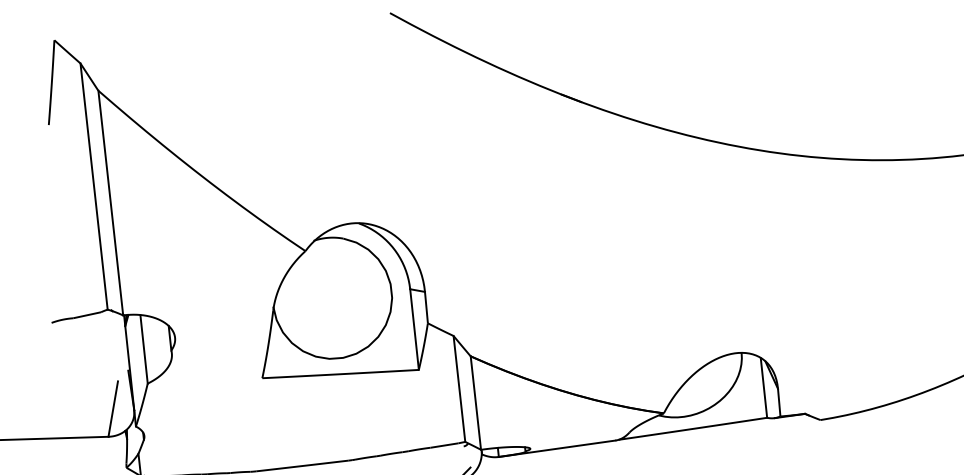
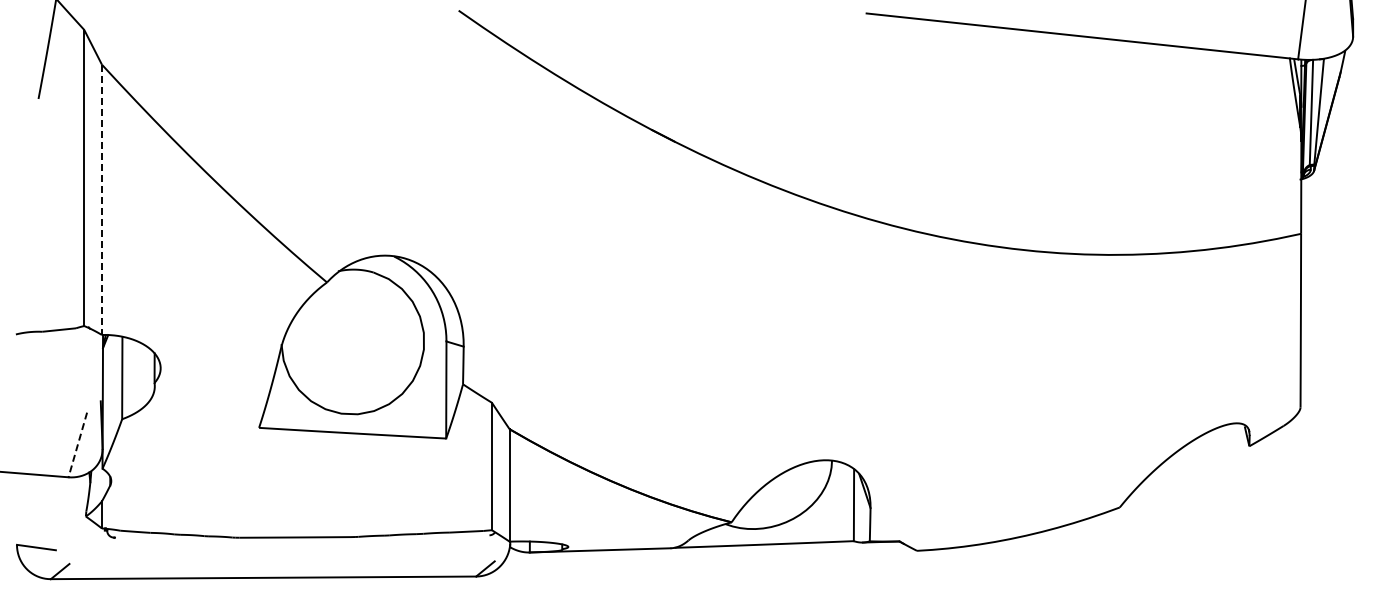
line: (110, 203) -> (101, 200), solid -> dashed
line: (112, 408) -> (77, 444), solid -> dashed

